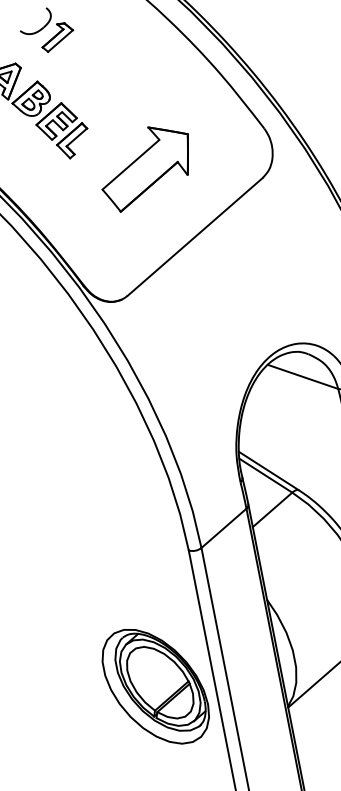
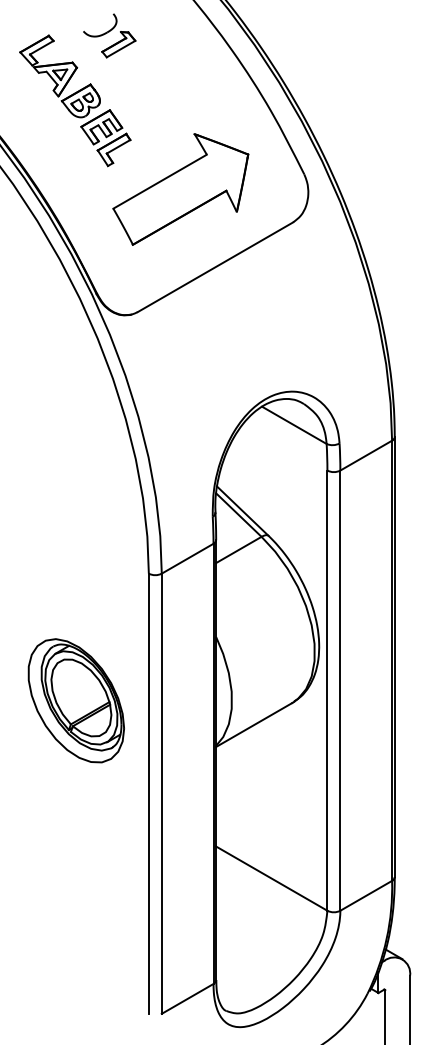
part: (145, 167) -> (180, 189), size x1.43
part: (154, 686) -> (75, 700), moved

